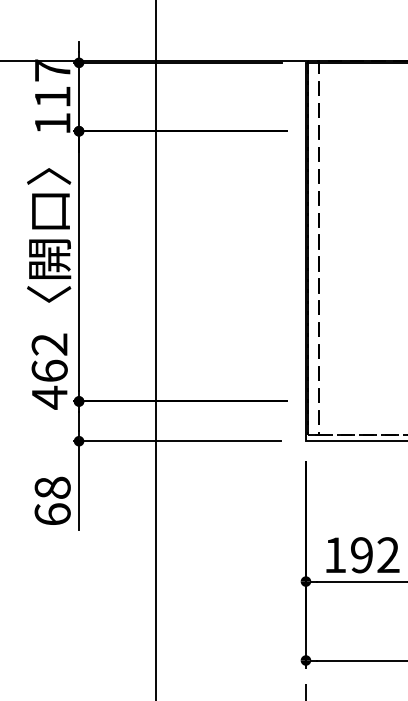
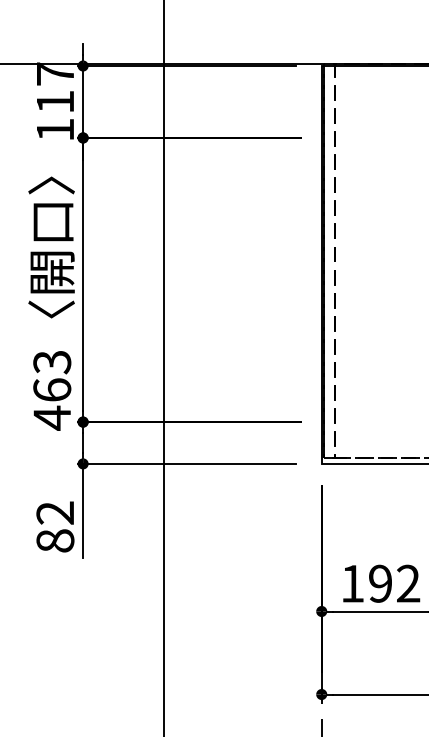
text: (49, 344) -> (52, 362), 462 -> 463
text: (52, 500) -> (55, 526), 68 -> 82

